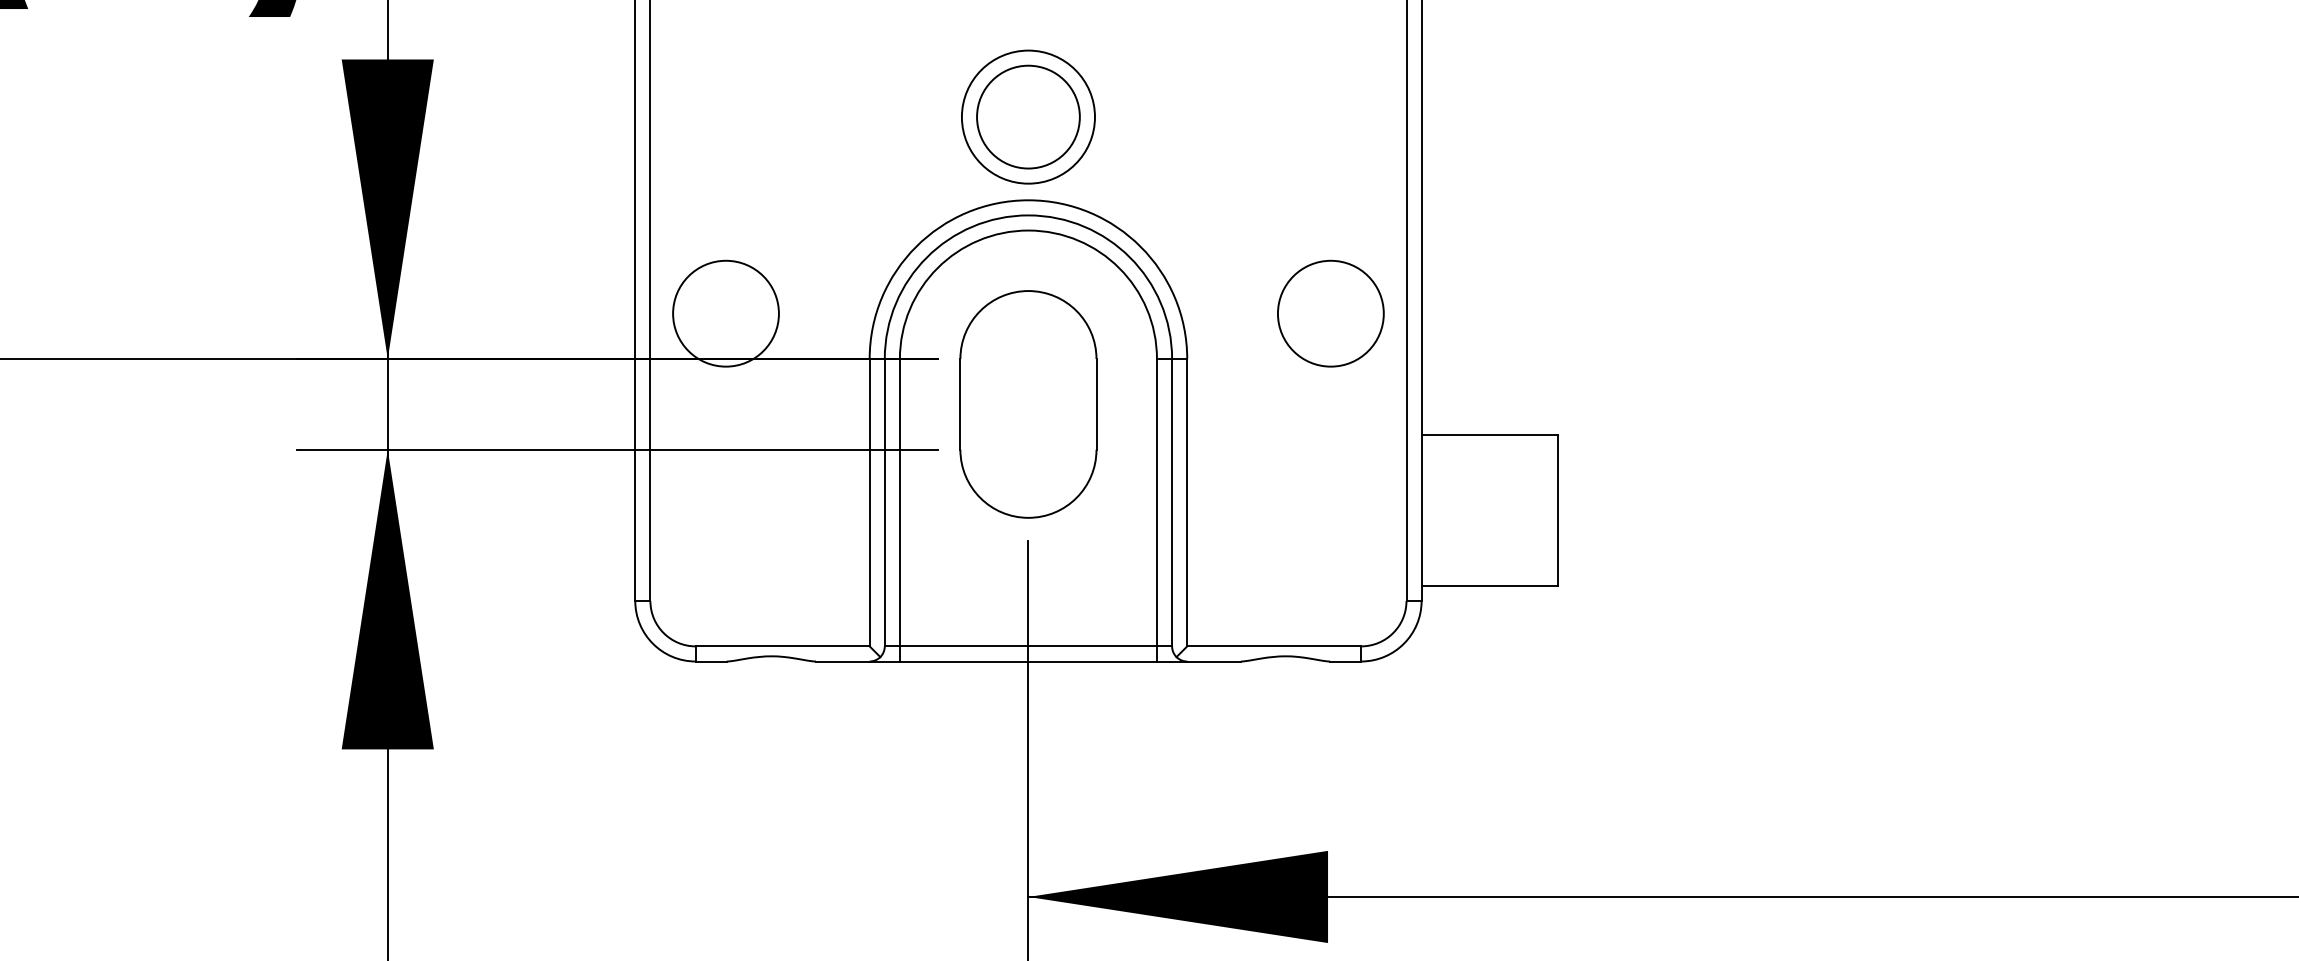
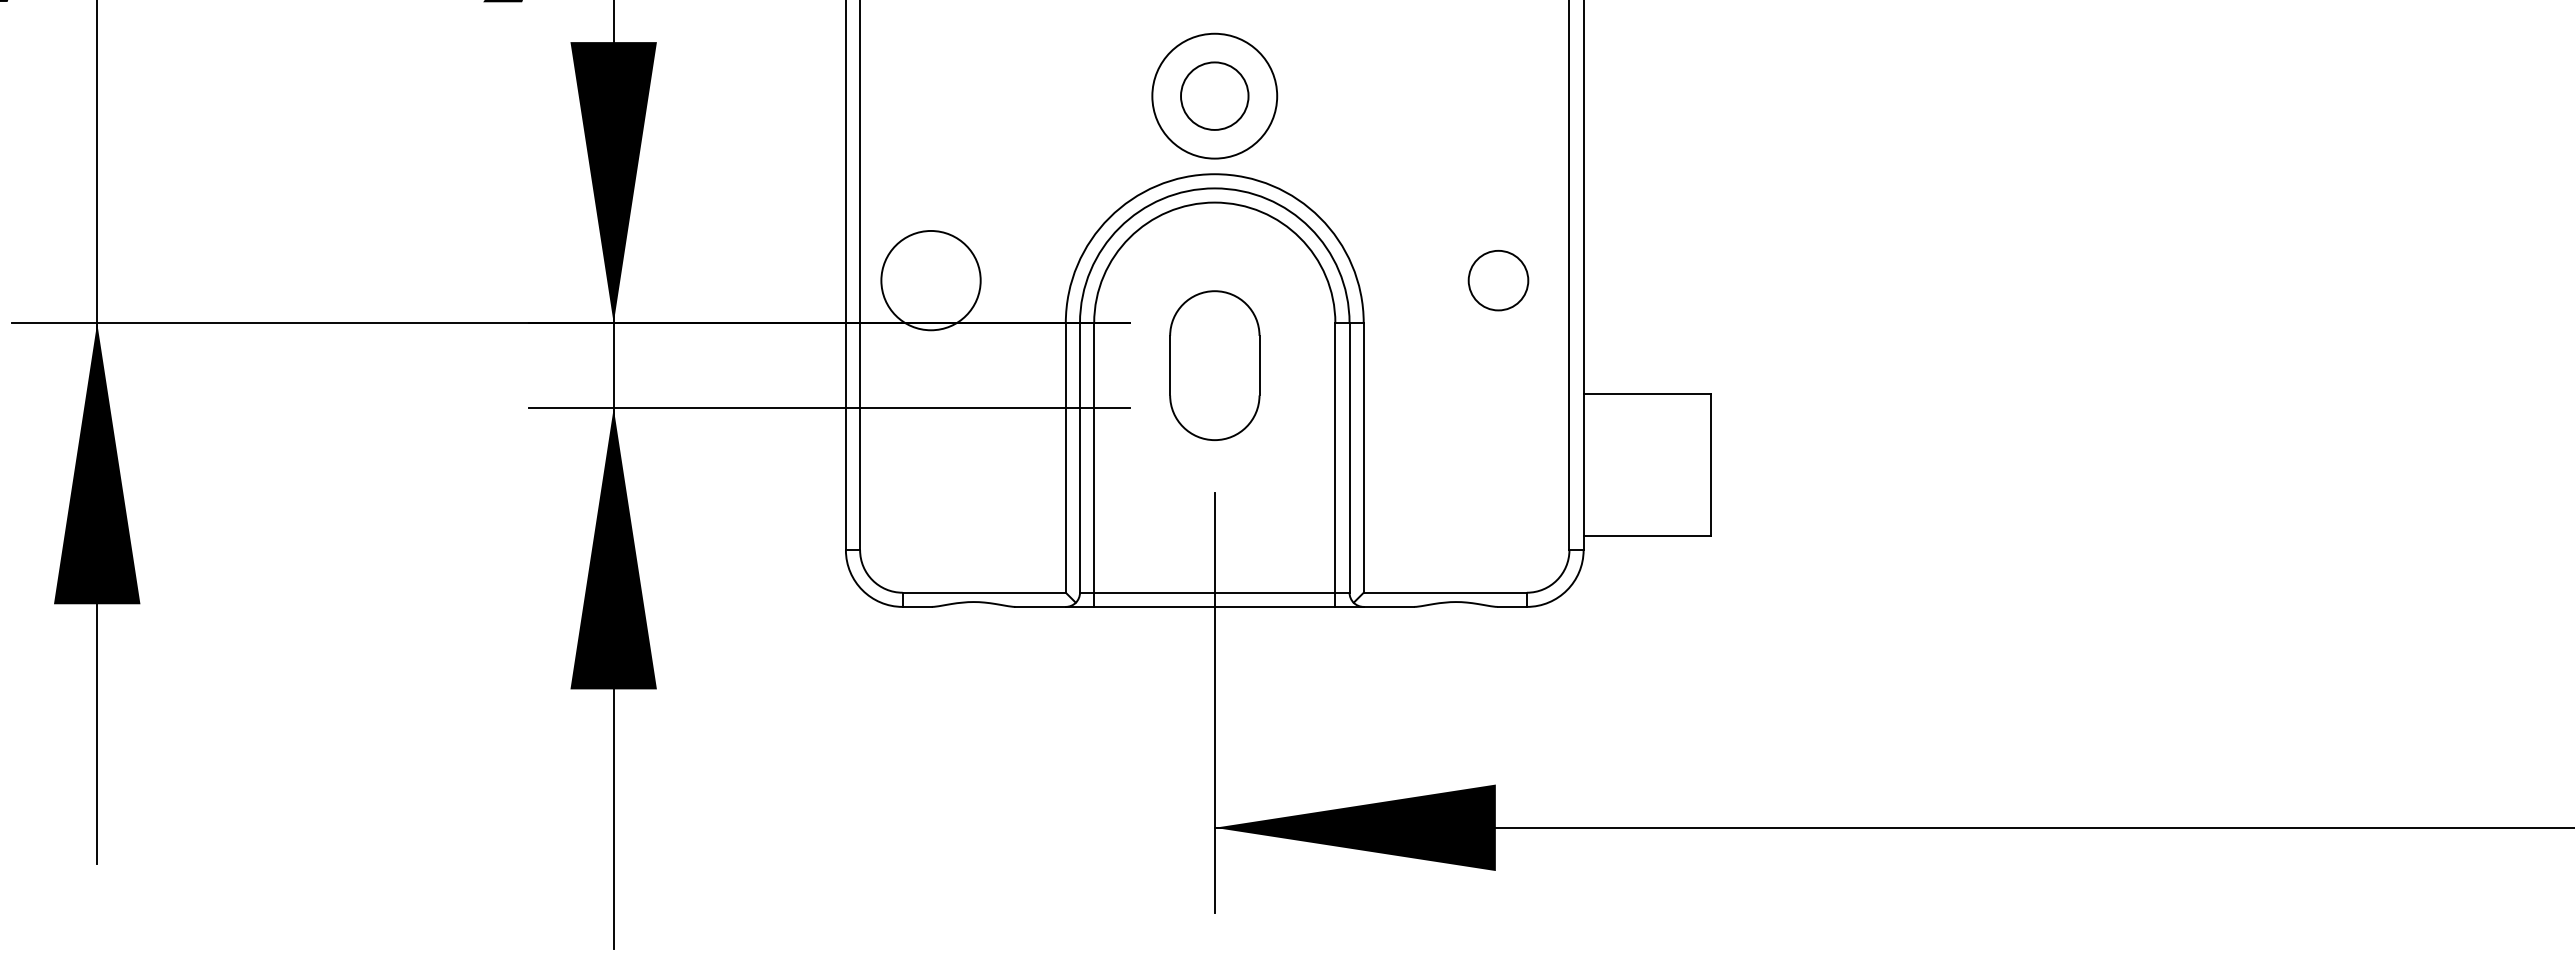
circle: (1028, 116) -> (1214, 95), size x0.7
circle: (1330, 313) -> (1498, 280), size x0.6
part: (1028, 404) -> (1214, 365), size x0.7

